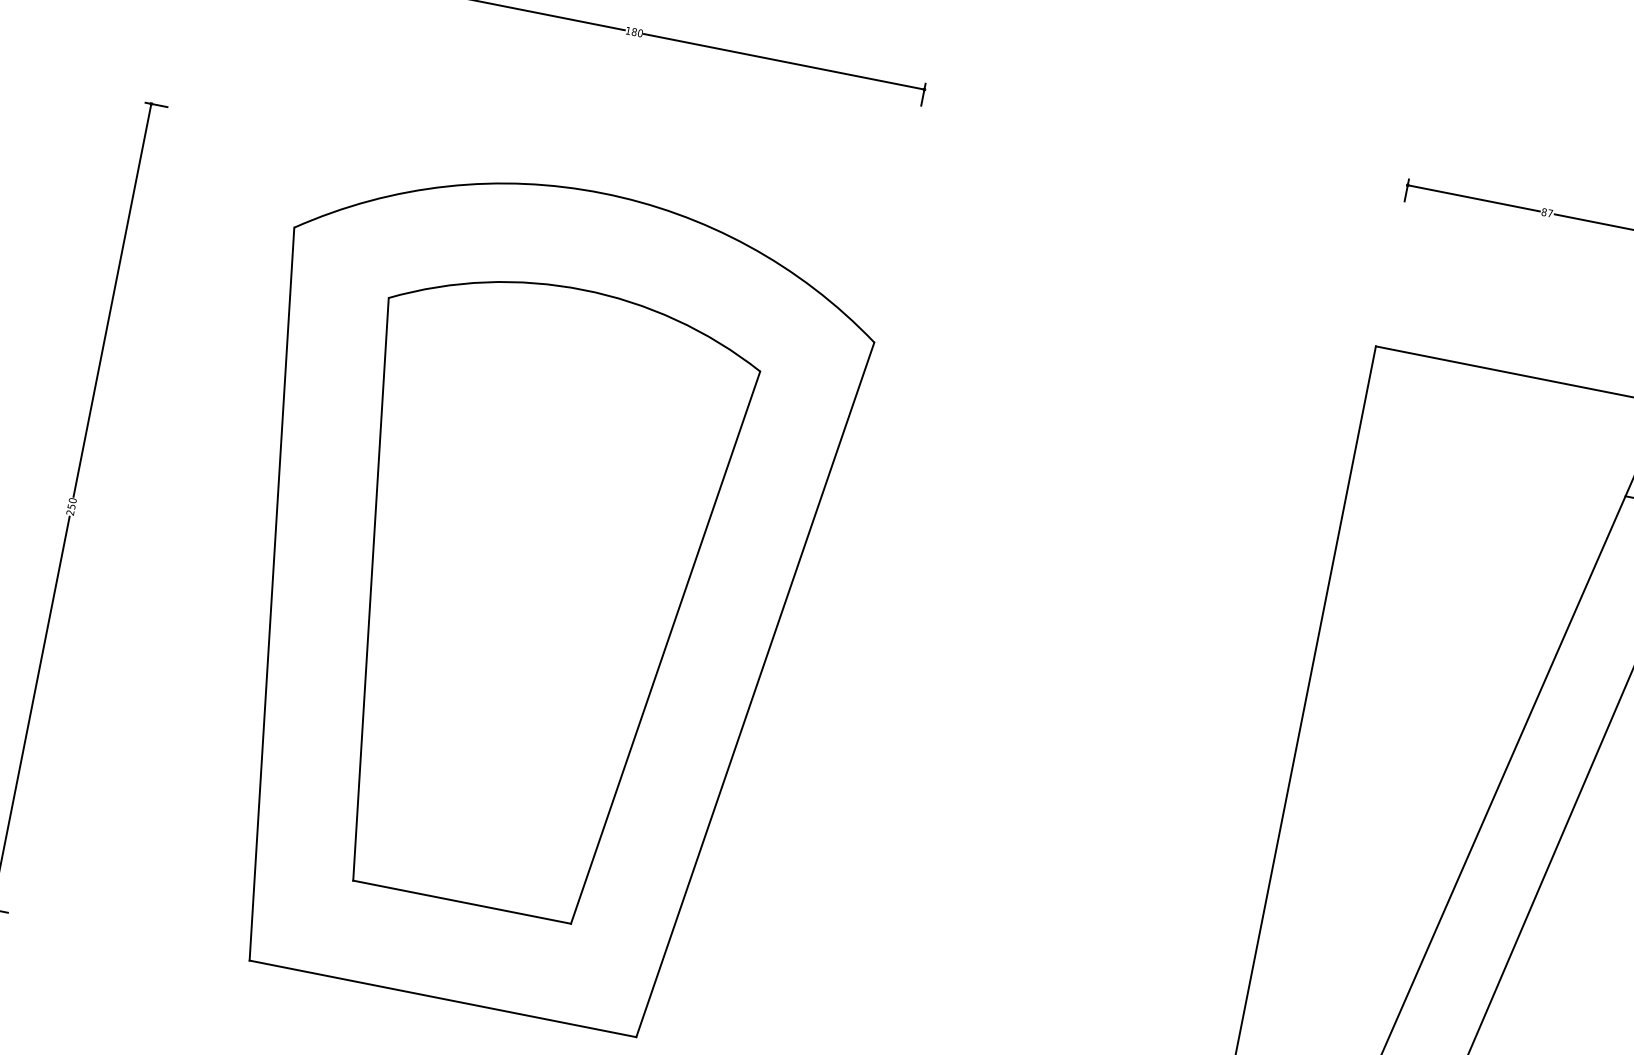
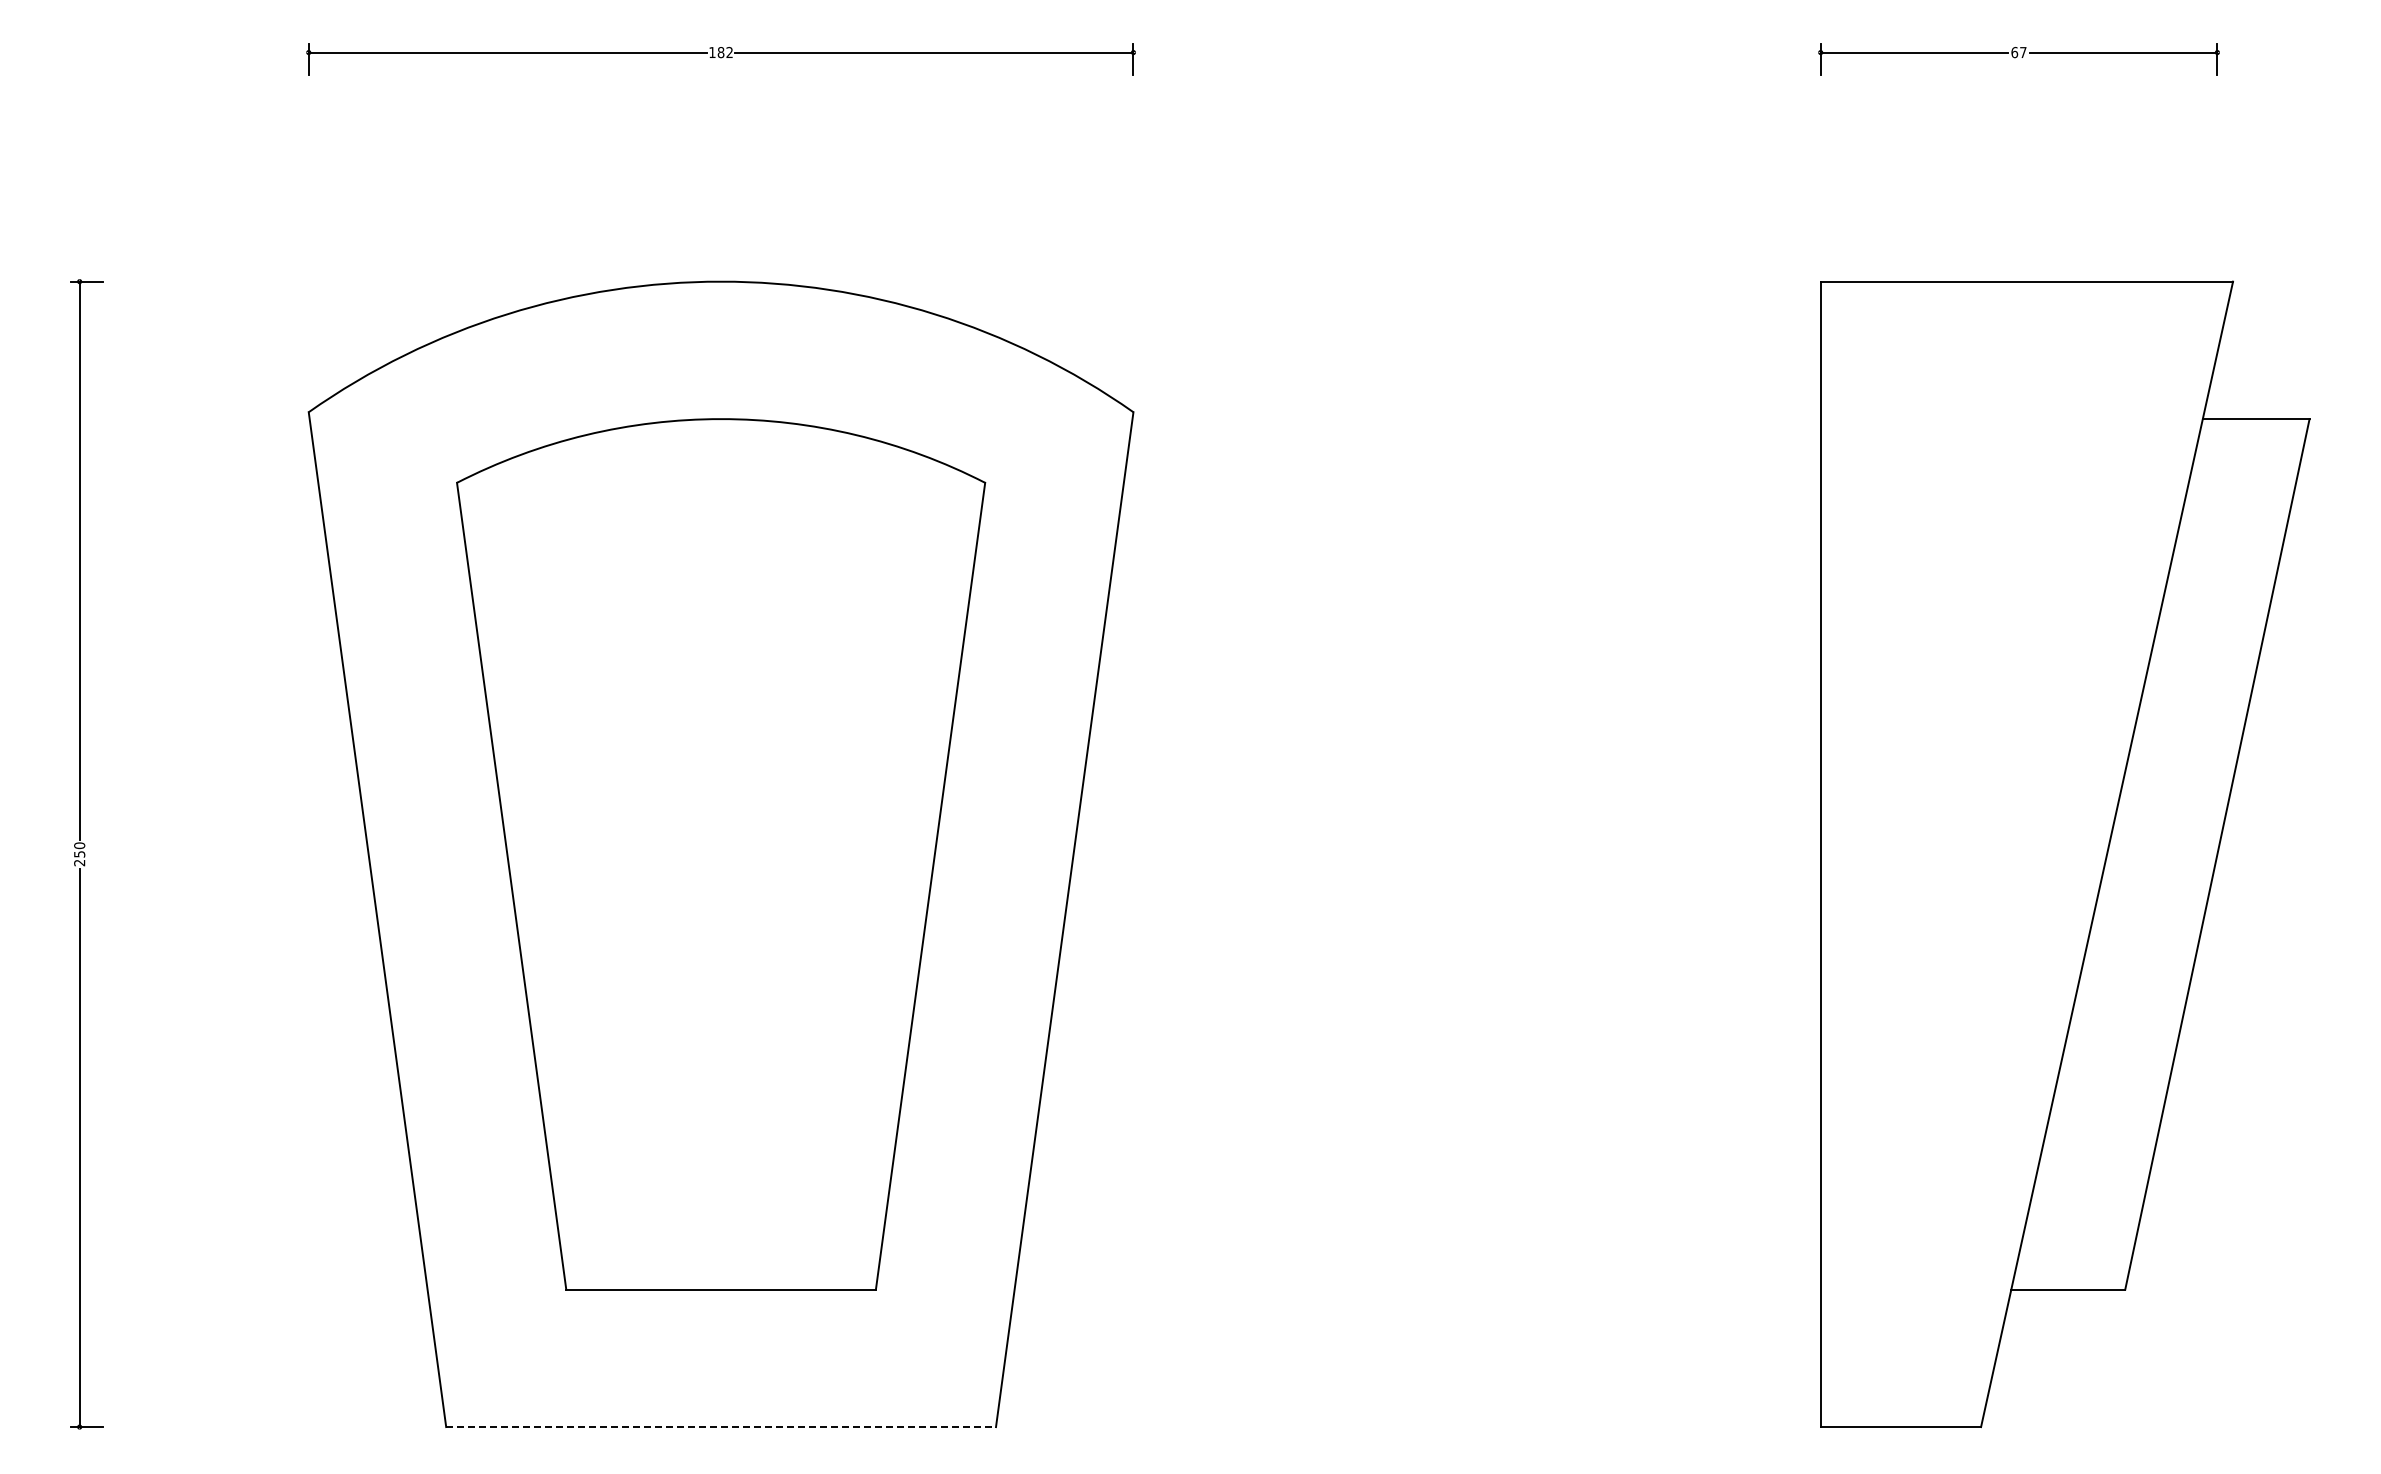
text: (640, 33) -> (729, 52), 180 -> 182
text: (1544, 212) -> (2014, 52), 87 -> 67
line: (443, 999) -> (721, 1427), solid -> dashed

